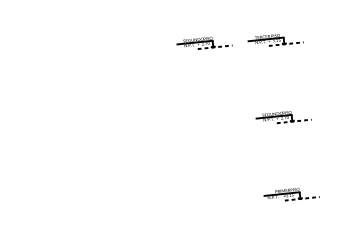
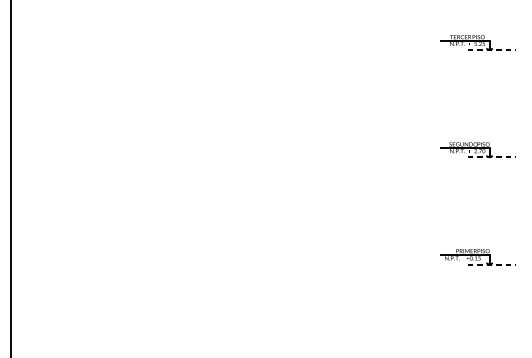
part: (204, 42) -> (379, 36), removed

